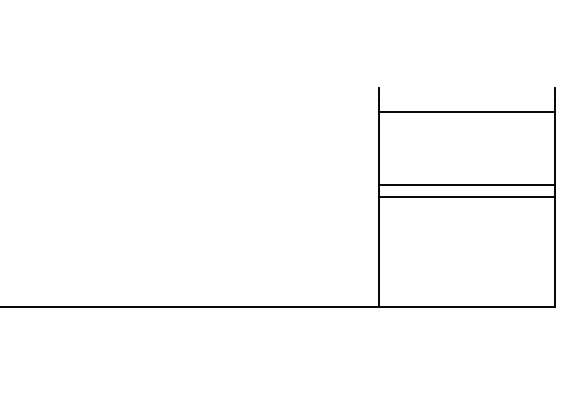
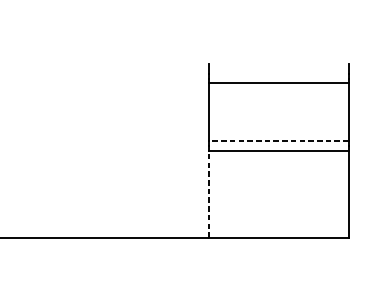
line: (466, 185) -> (278, 141), solid -> dashed
line: (378, 252) -> (208, 194), solid -> dashed

